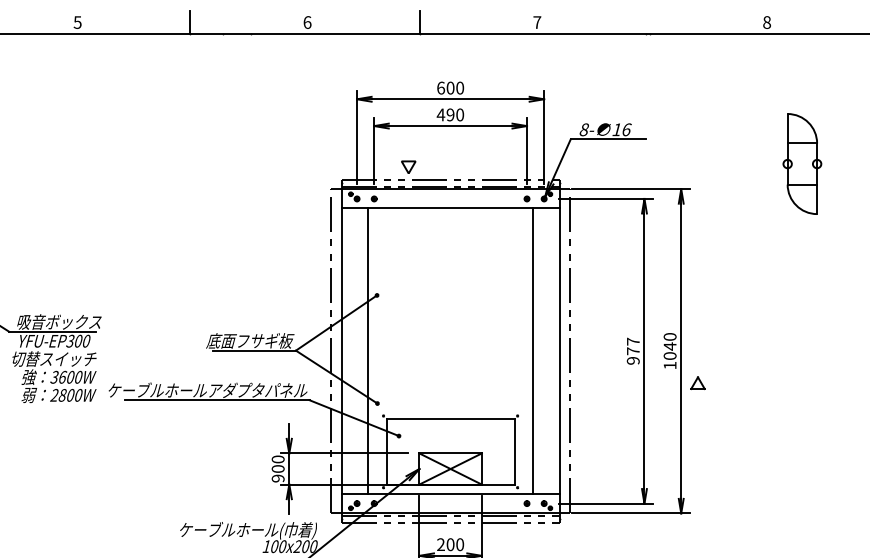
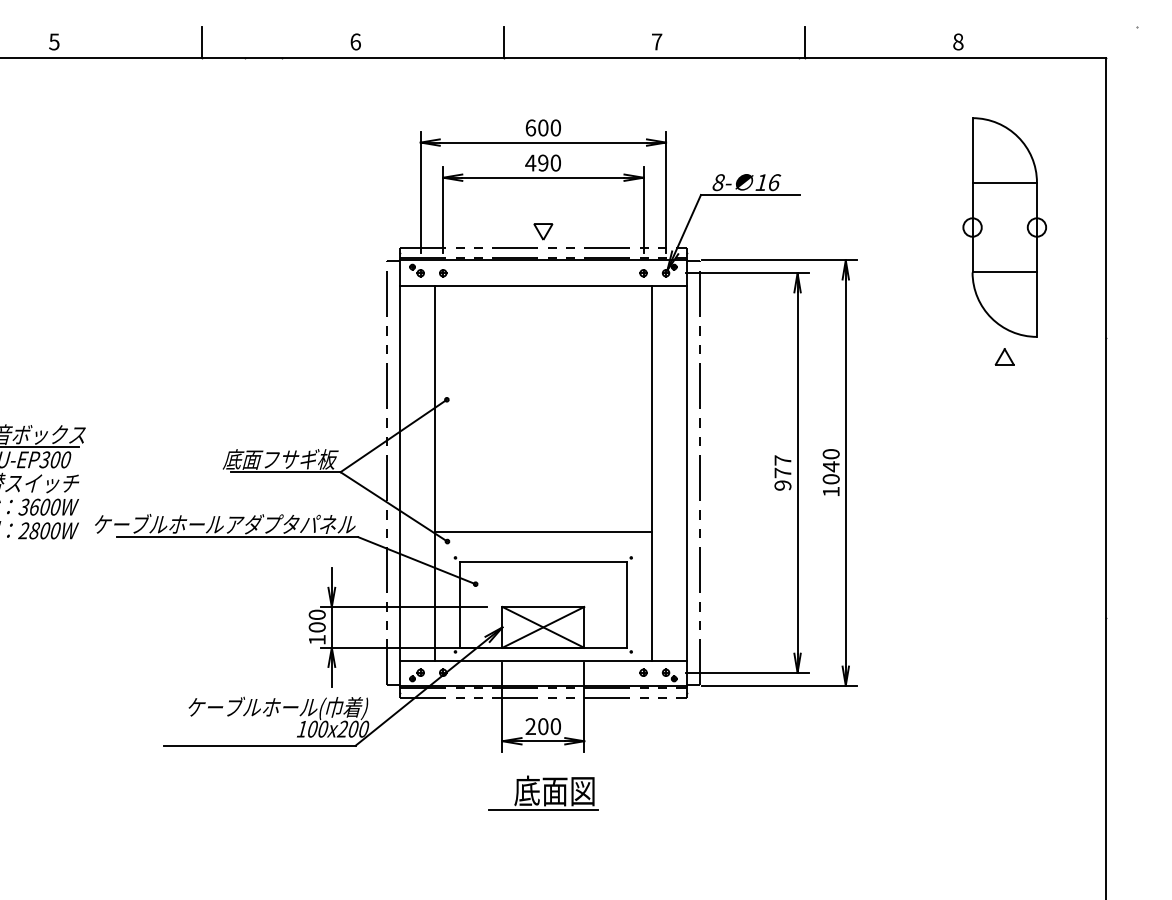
line: (649, 22) -> (804, 41), added
part: (802, 164) -> (1004, 227), size x1.67
part: (408, 167) -> (543, 231), moved
part: (697, 382) -> (1004, 356), moved
line: (450, 395) -> (543, 531), added
text: (277, 478) -> (316, 639), 900 -> 100

